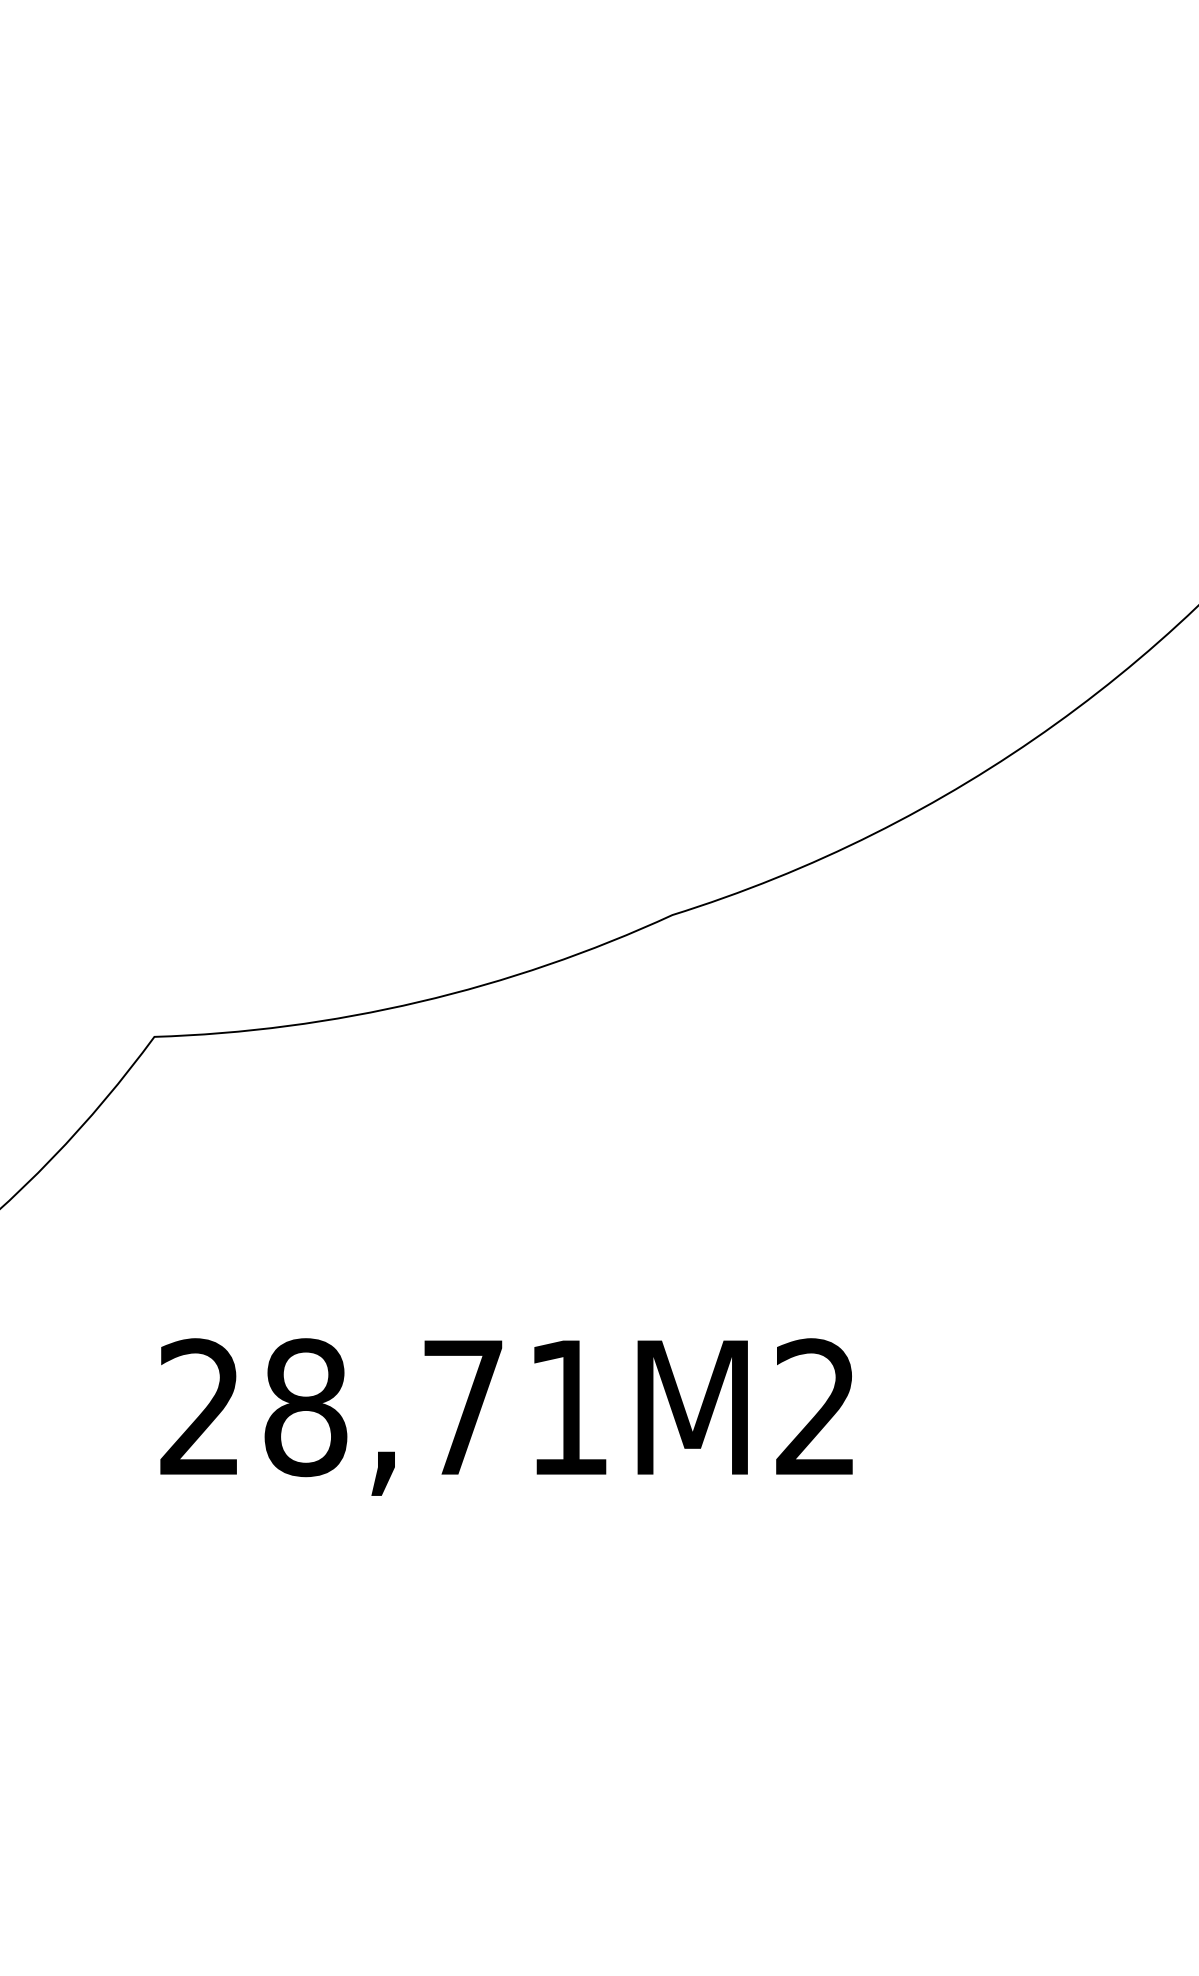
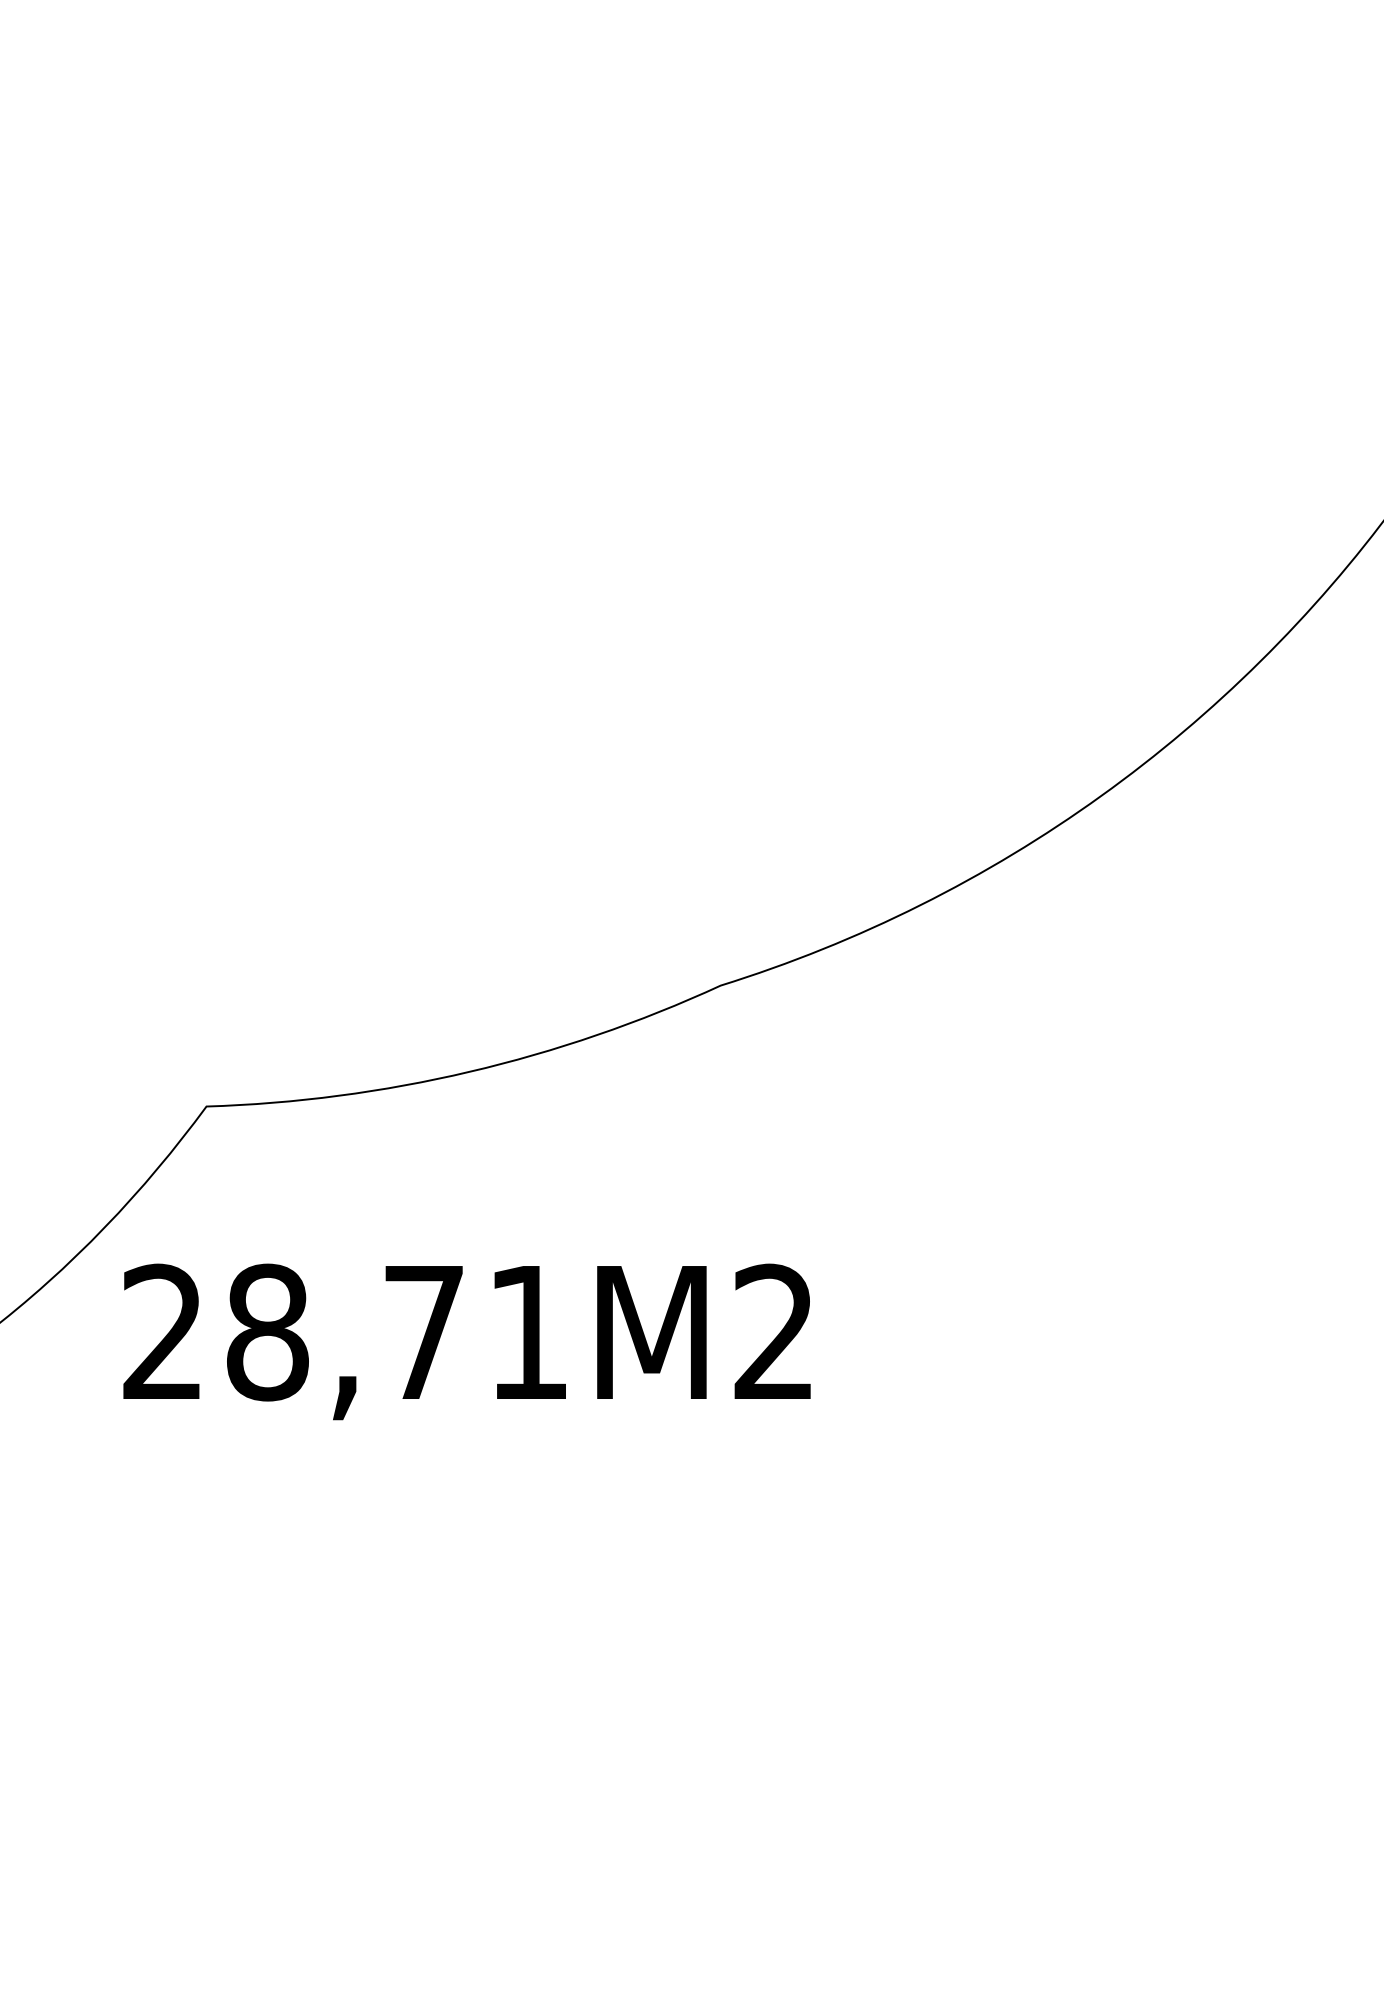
text: (505, 1416) -> (466, 1341), moved

